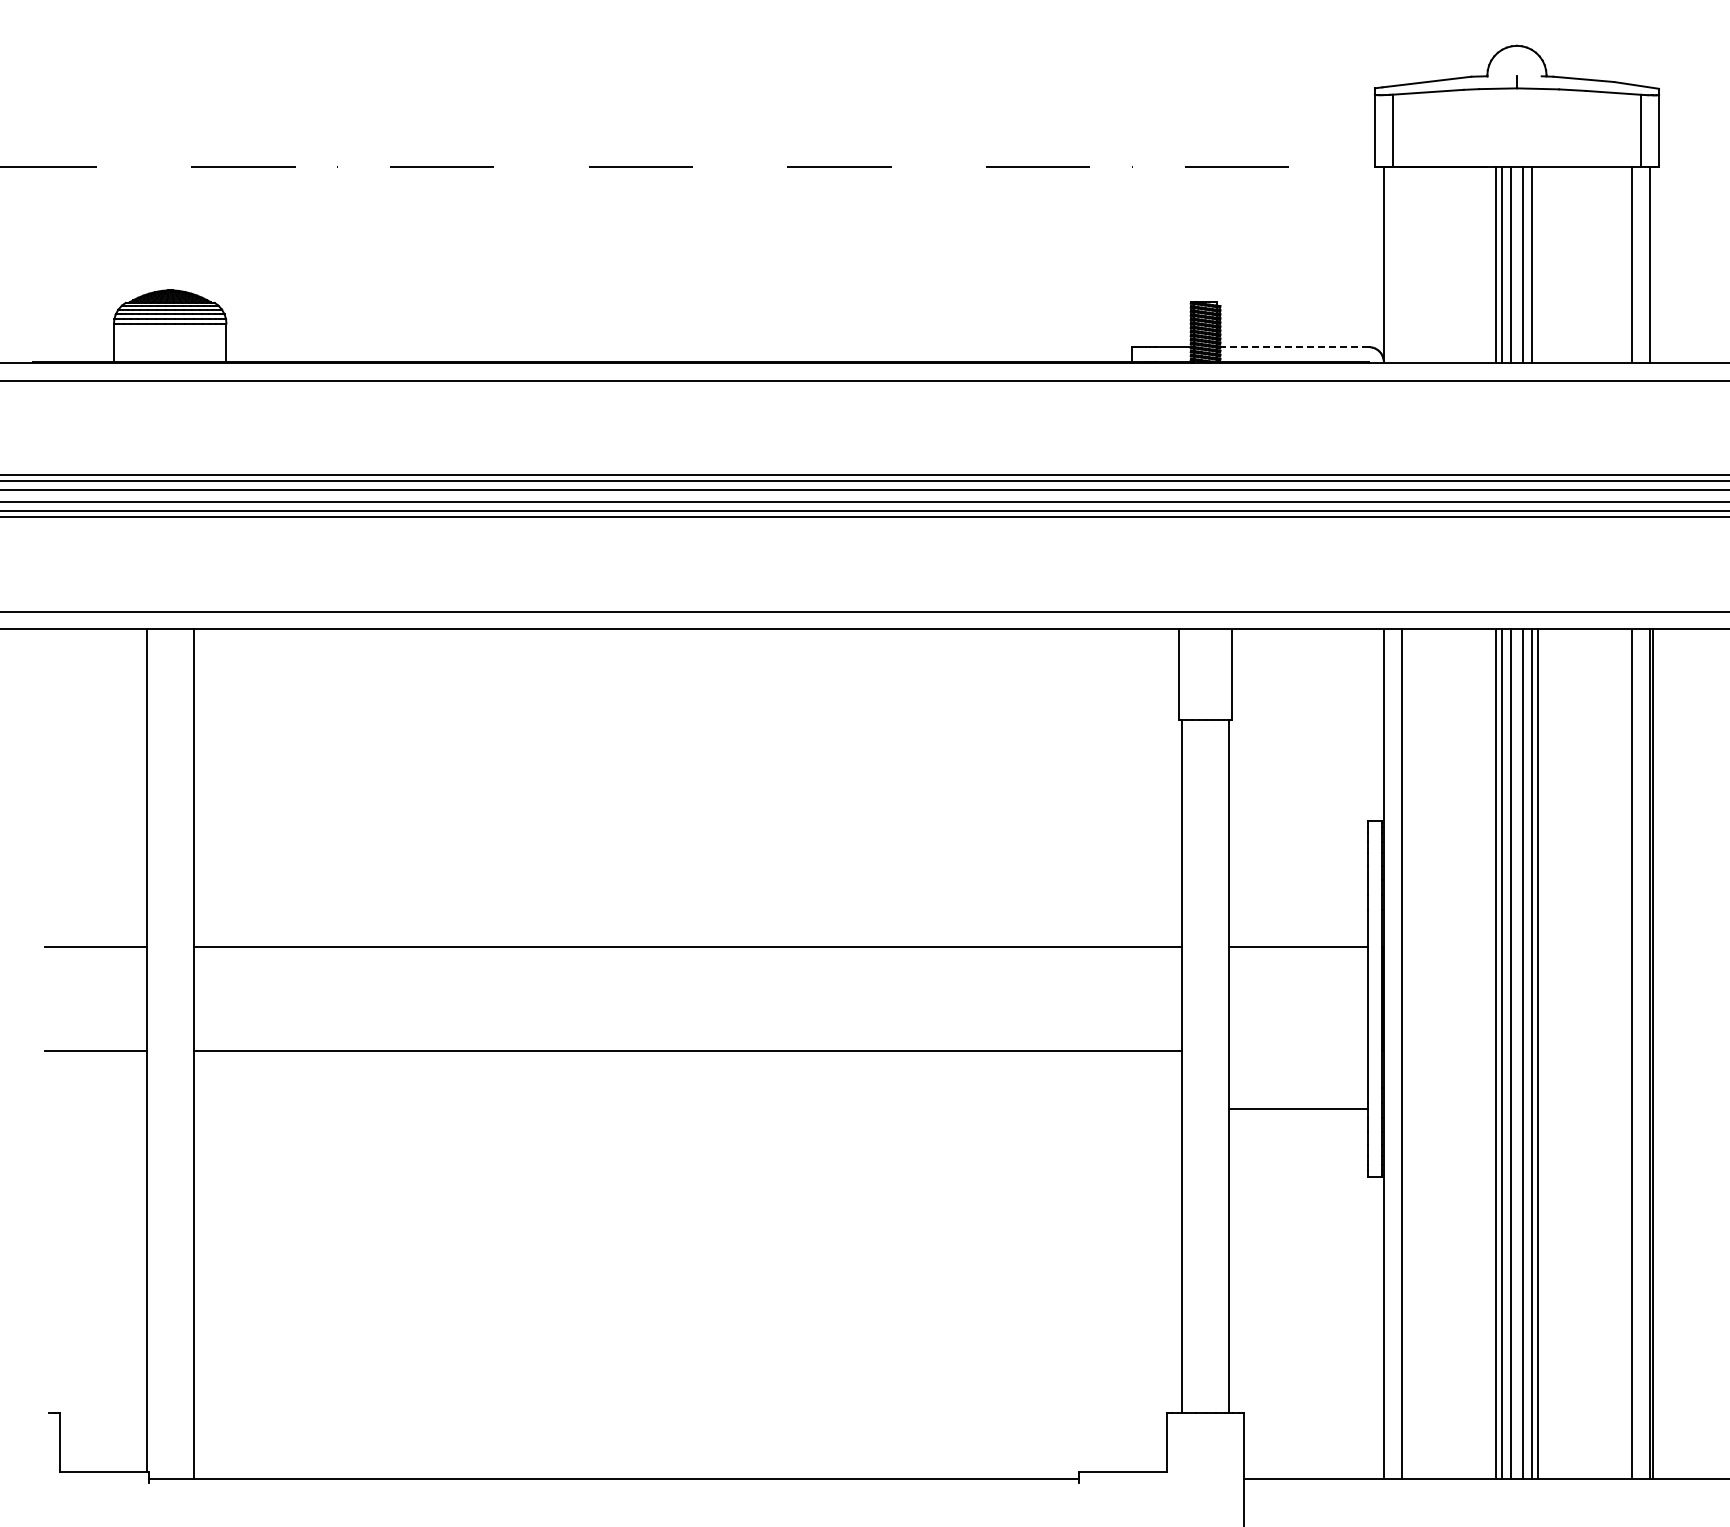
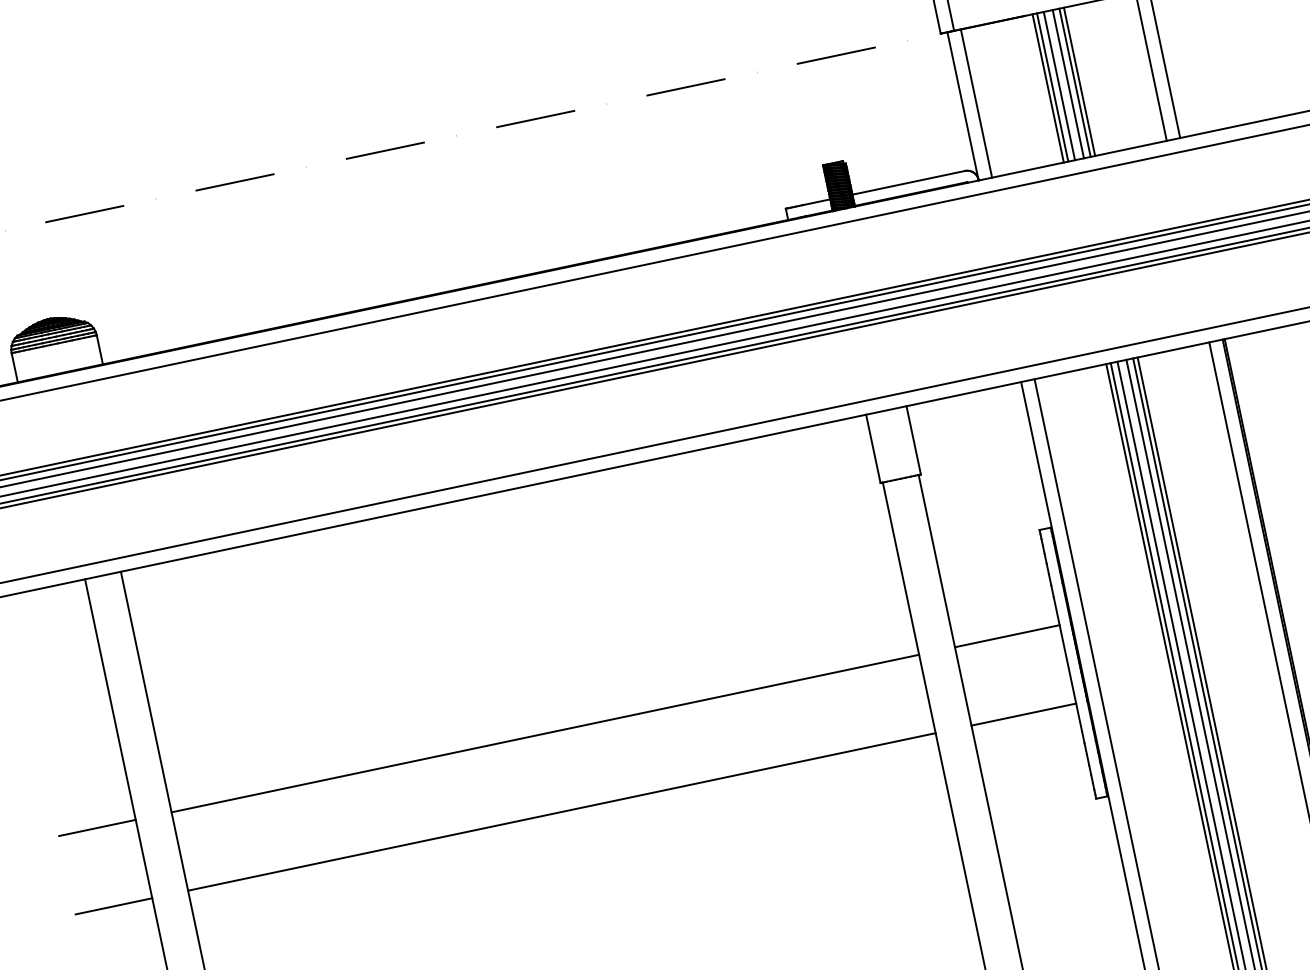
line: (1401, 264) -> (976, 103), added
line: (1537, 264) -> (1079, 81), added
line: (1294, 347) -> (908, 183), dashed -> solid
line: (1298, 1108) -> (1023, 714), moved

